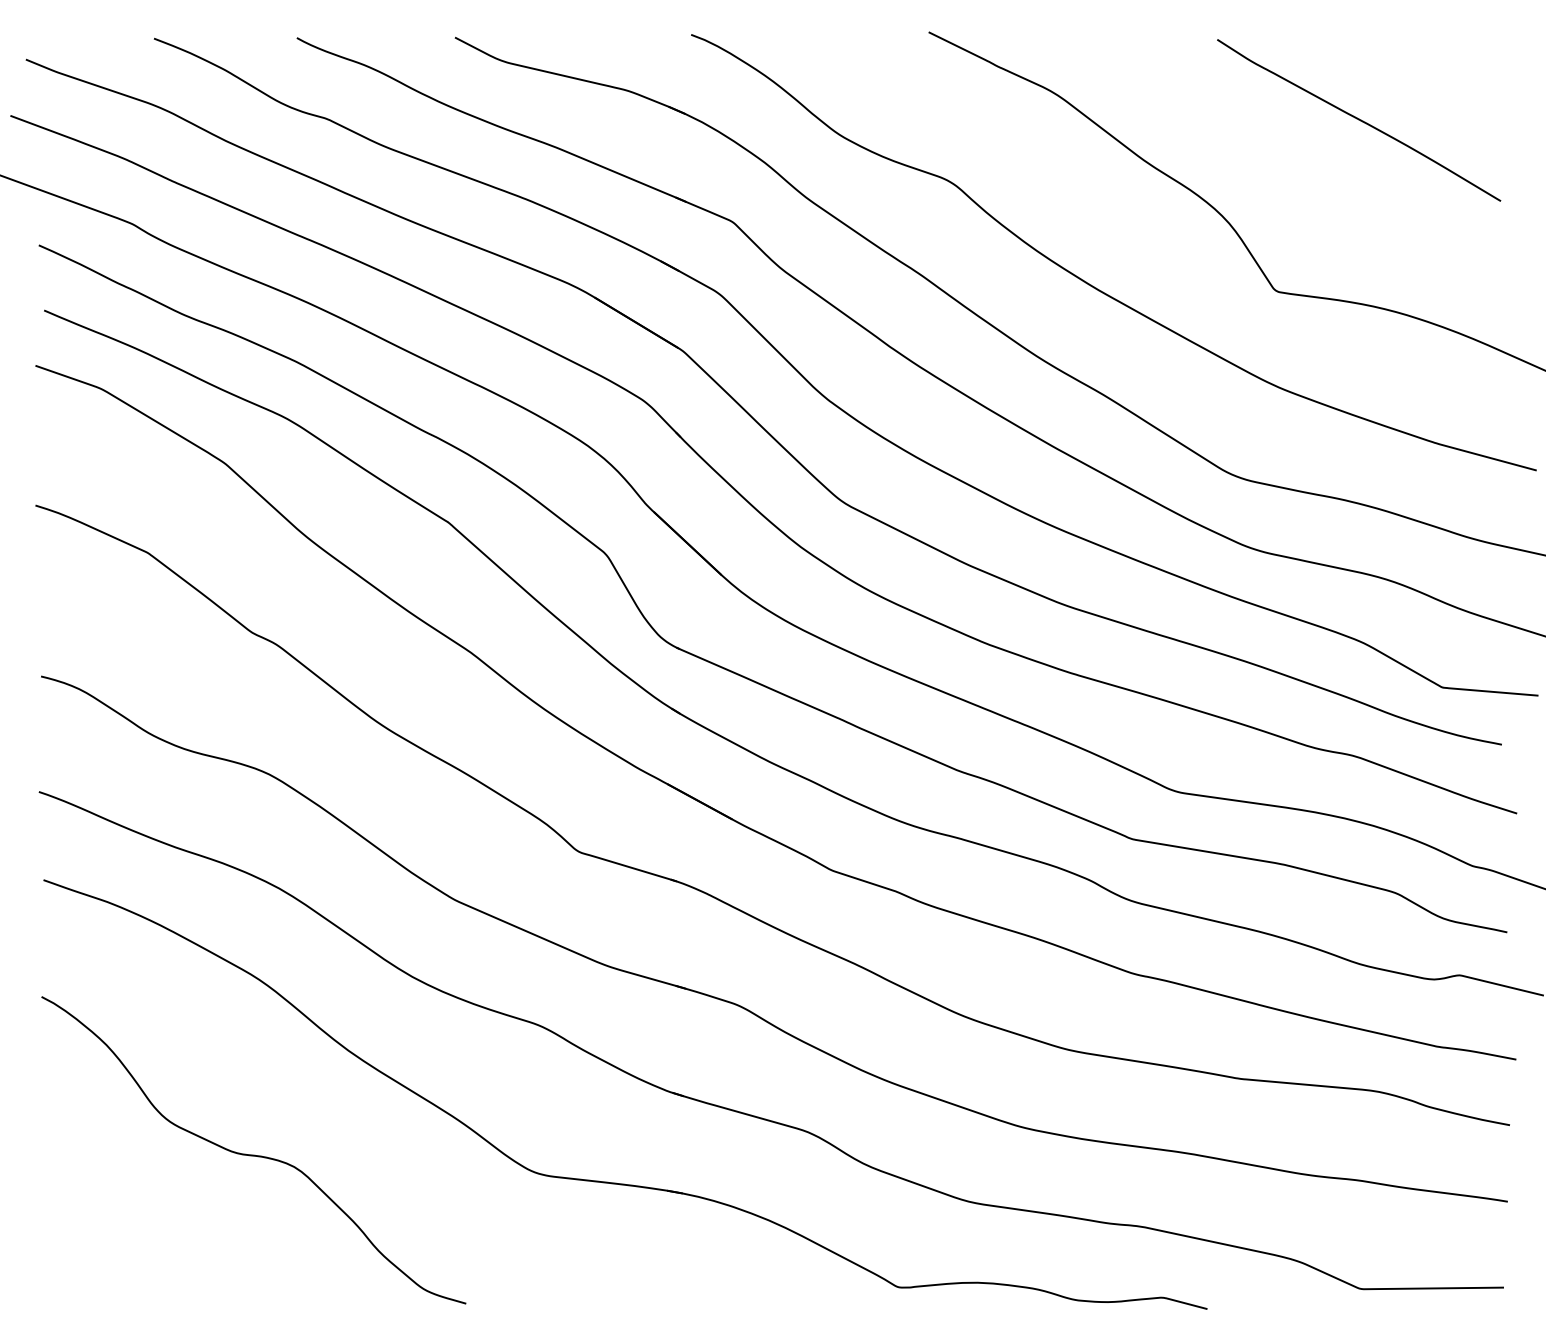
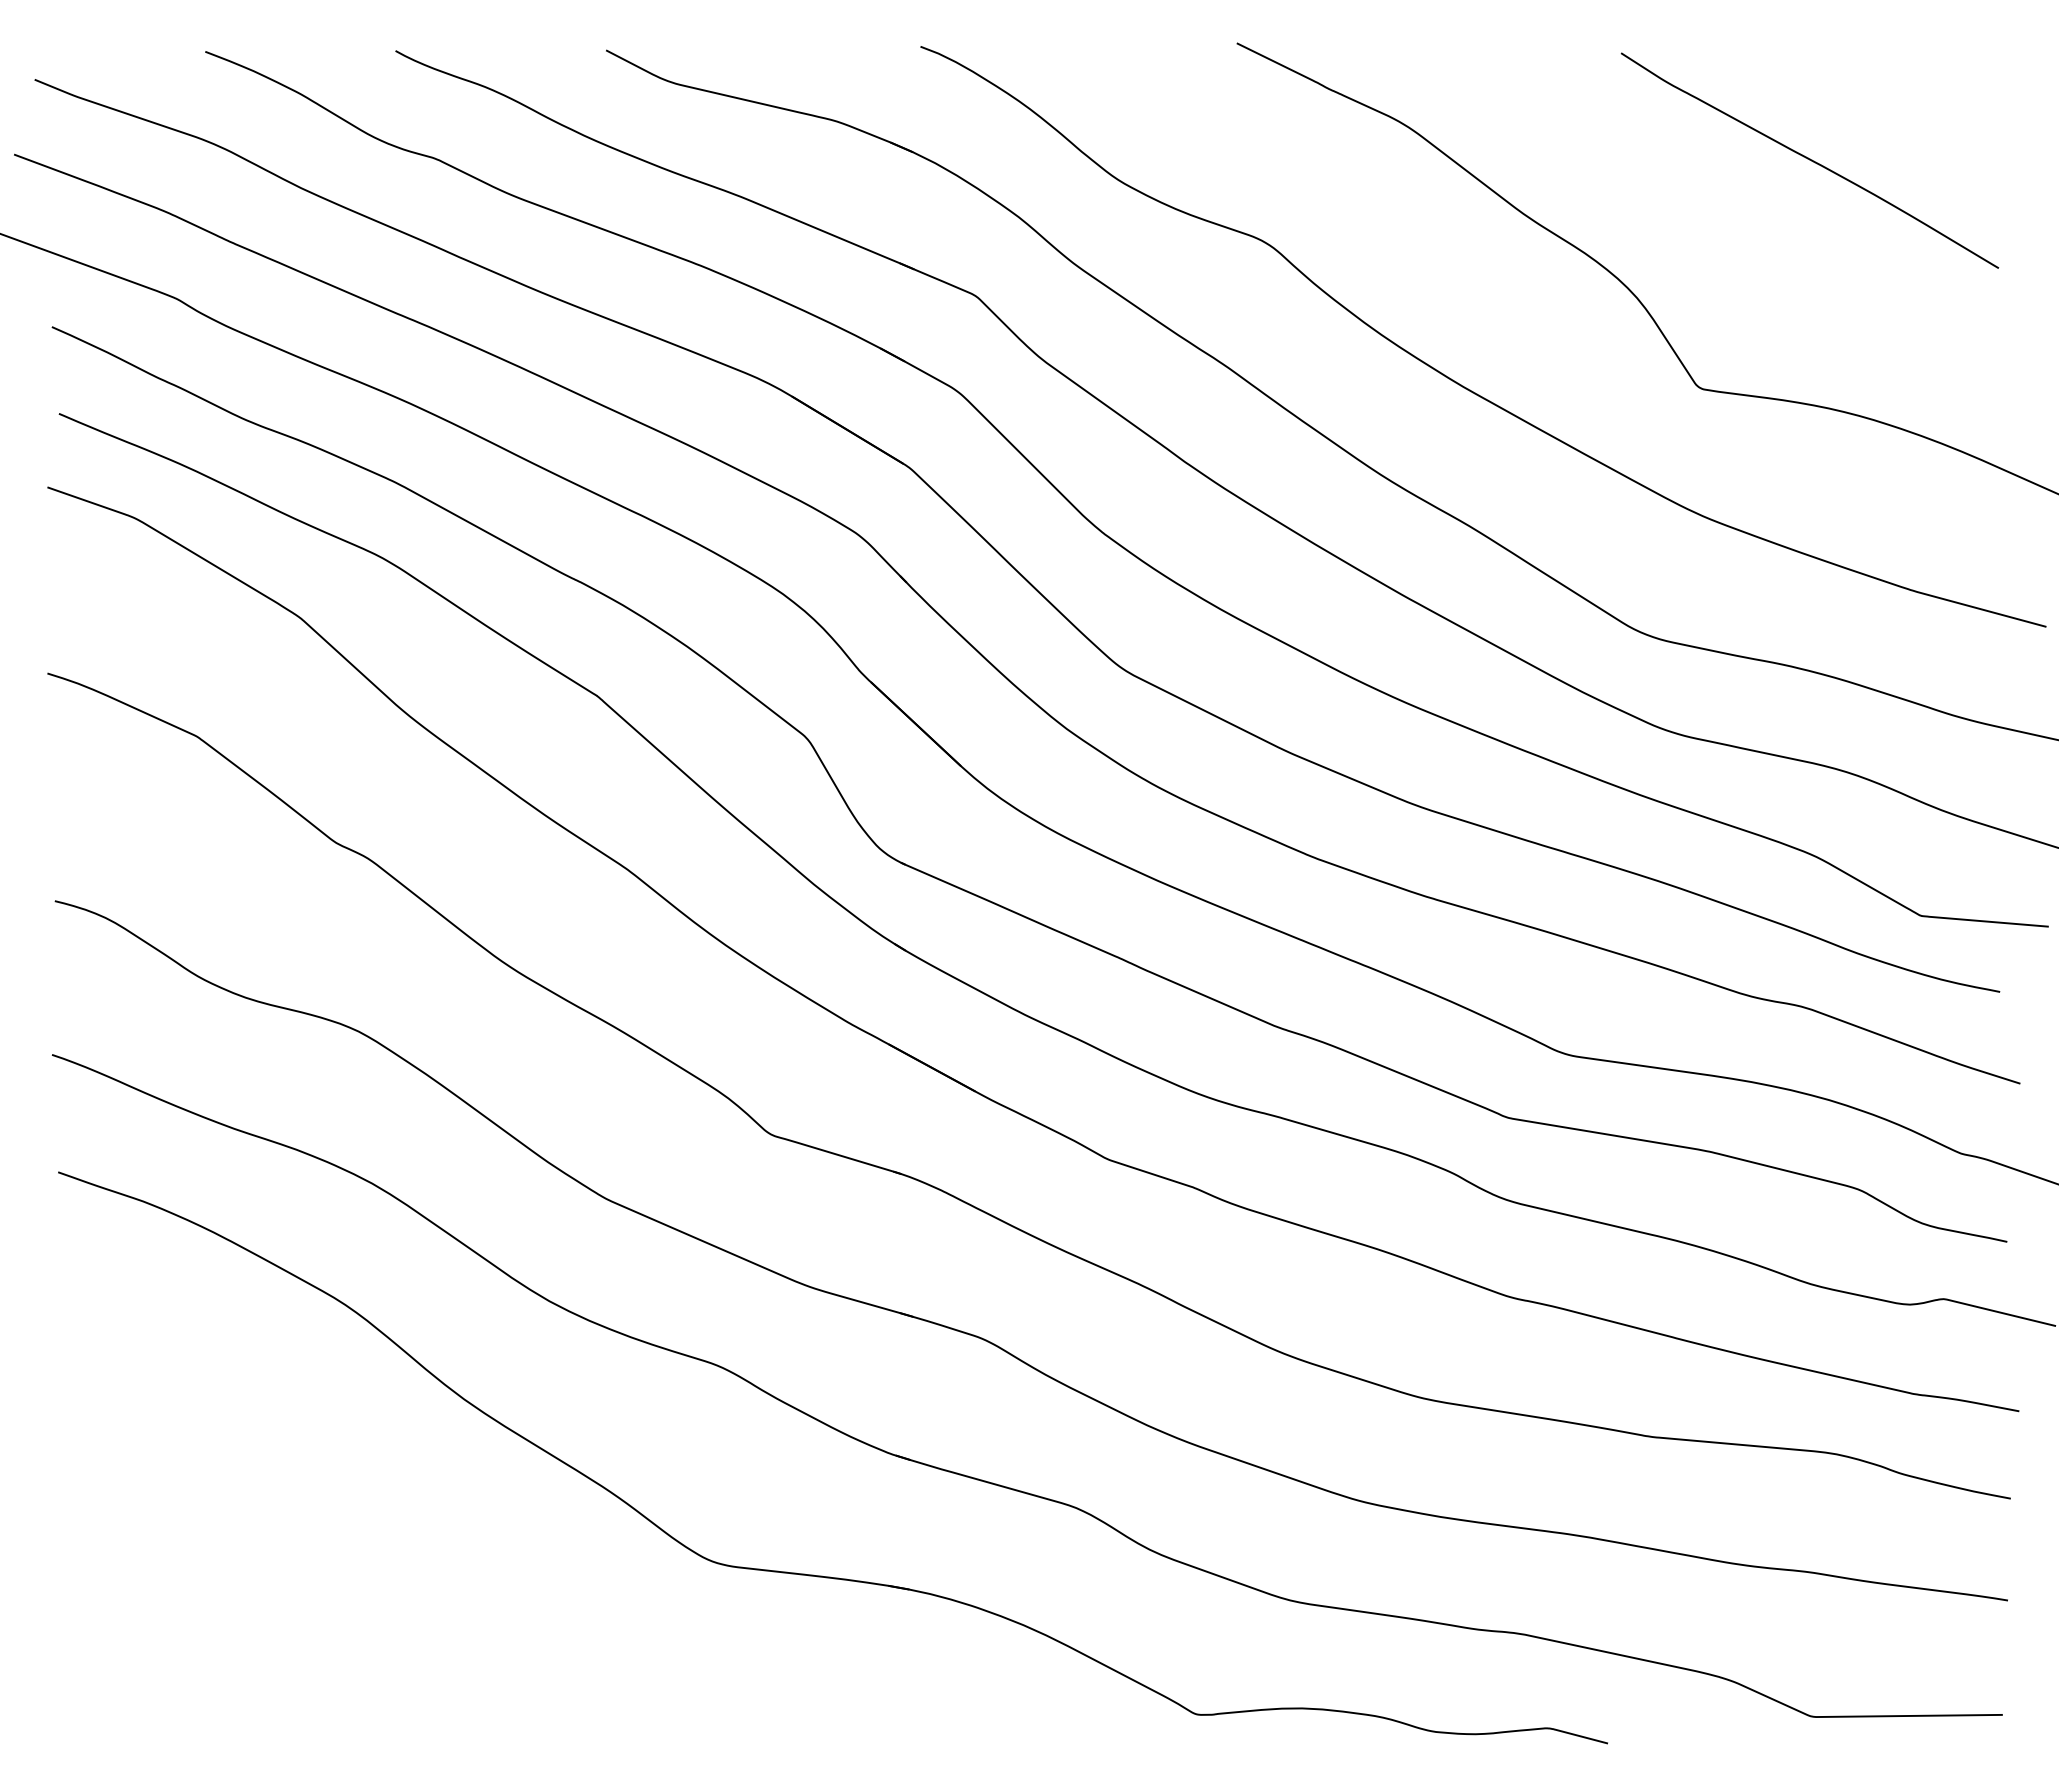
curve: (254, 1155) -> (338, 1538), removed

